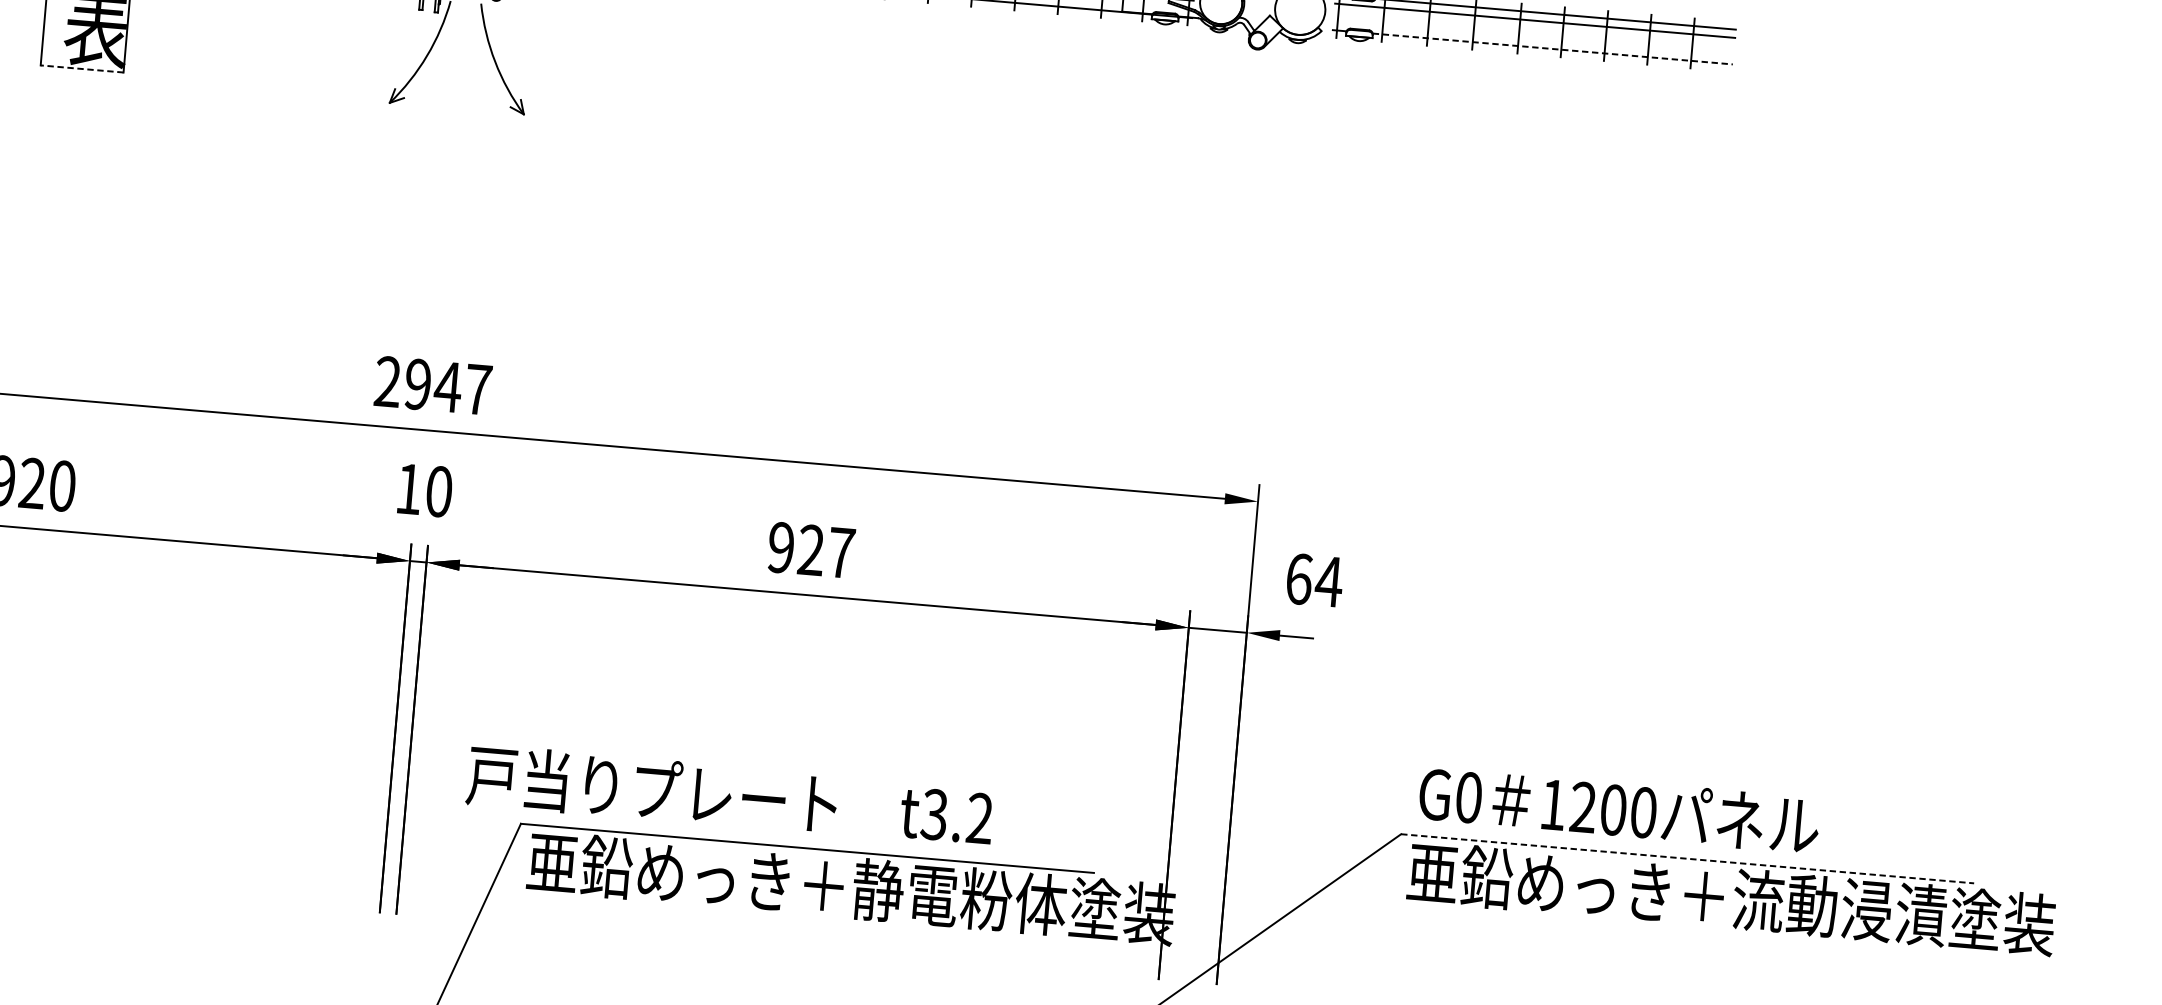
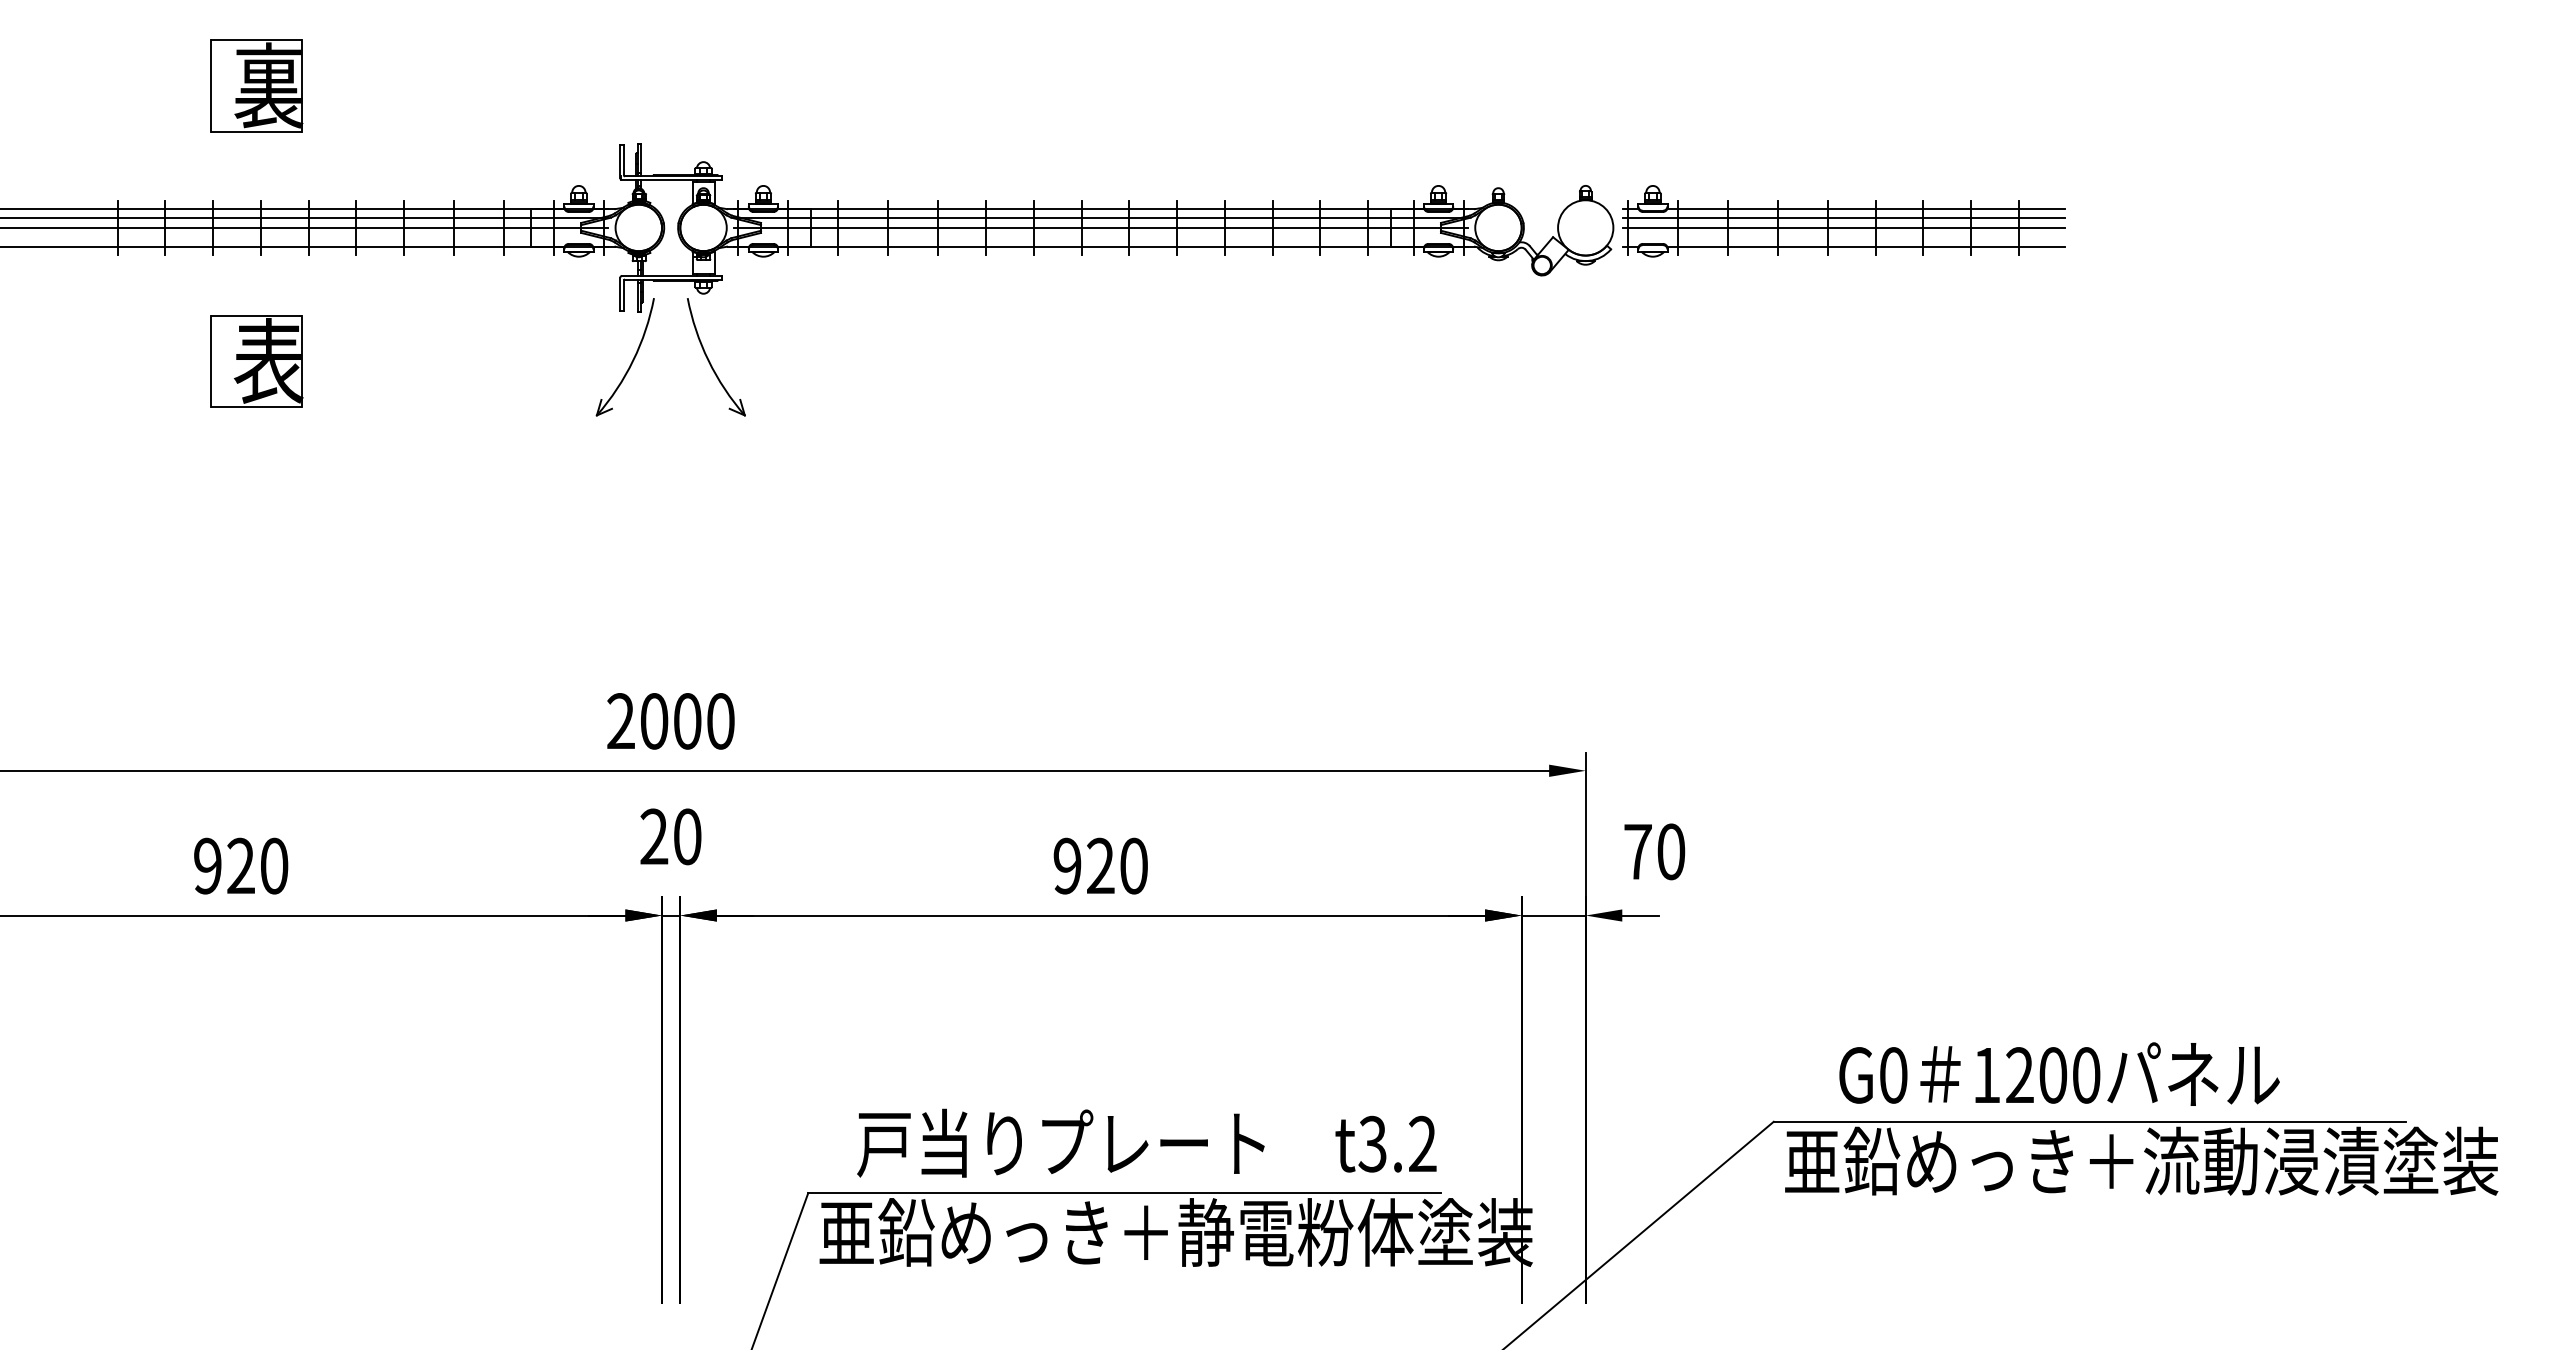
line: (1533, 29) -> (1843, 227), added
line: (1553, 49) -> (1866, 247), dashed -> solid
line: (82, 69) -> (256, 407), dashed -> solid
text: (448, 387) -> (687, 721), 2947 -> 2000
text: (409, 488) -> (654, 836), 10 -> 20
text: (841, 552) -> (1133, 865), 927 -> 920
text: (1315, 580) -> (1655, 851), 64 -> 70
text: (729, 795) -> (1146, 1142), moved
text: (1619, 808) -> (2059, 1073), moved
line: (1688, 858) -> (2090, 1121), dashed -> solid

